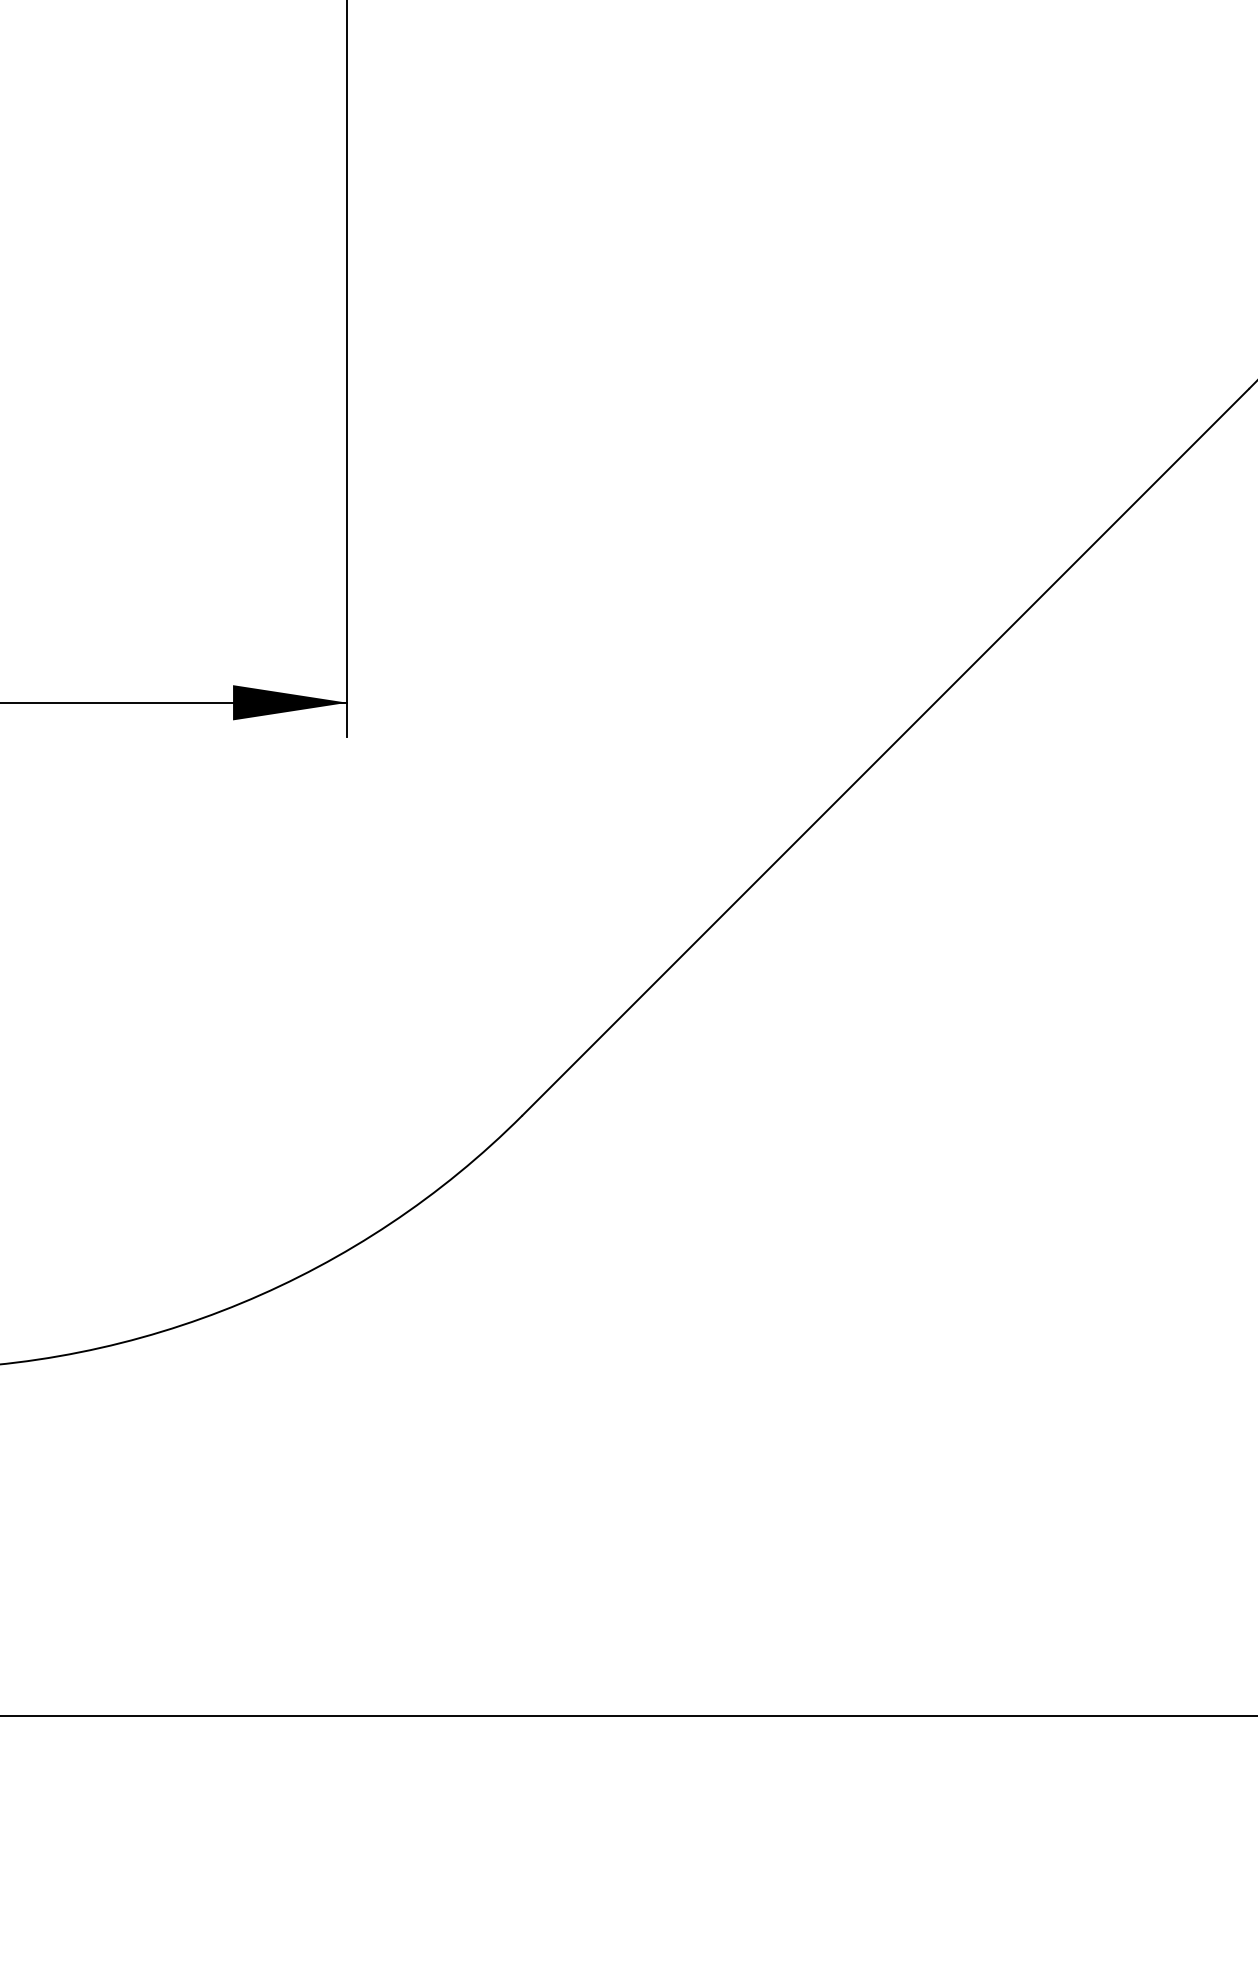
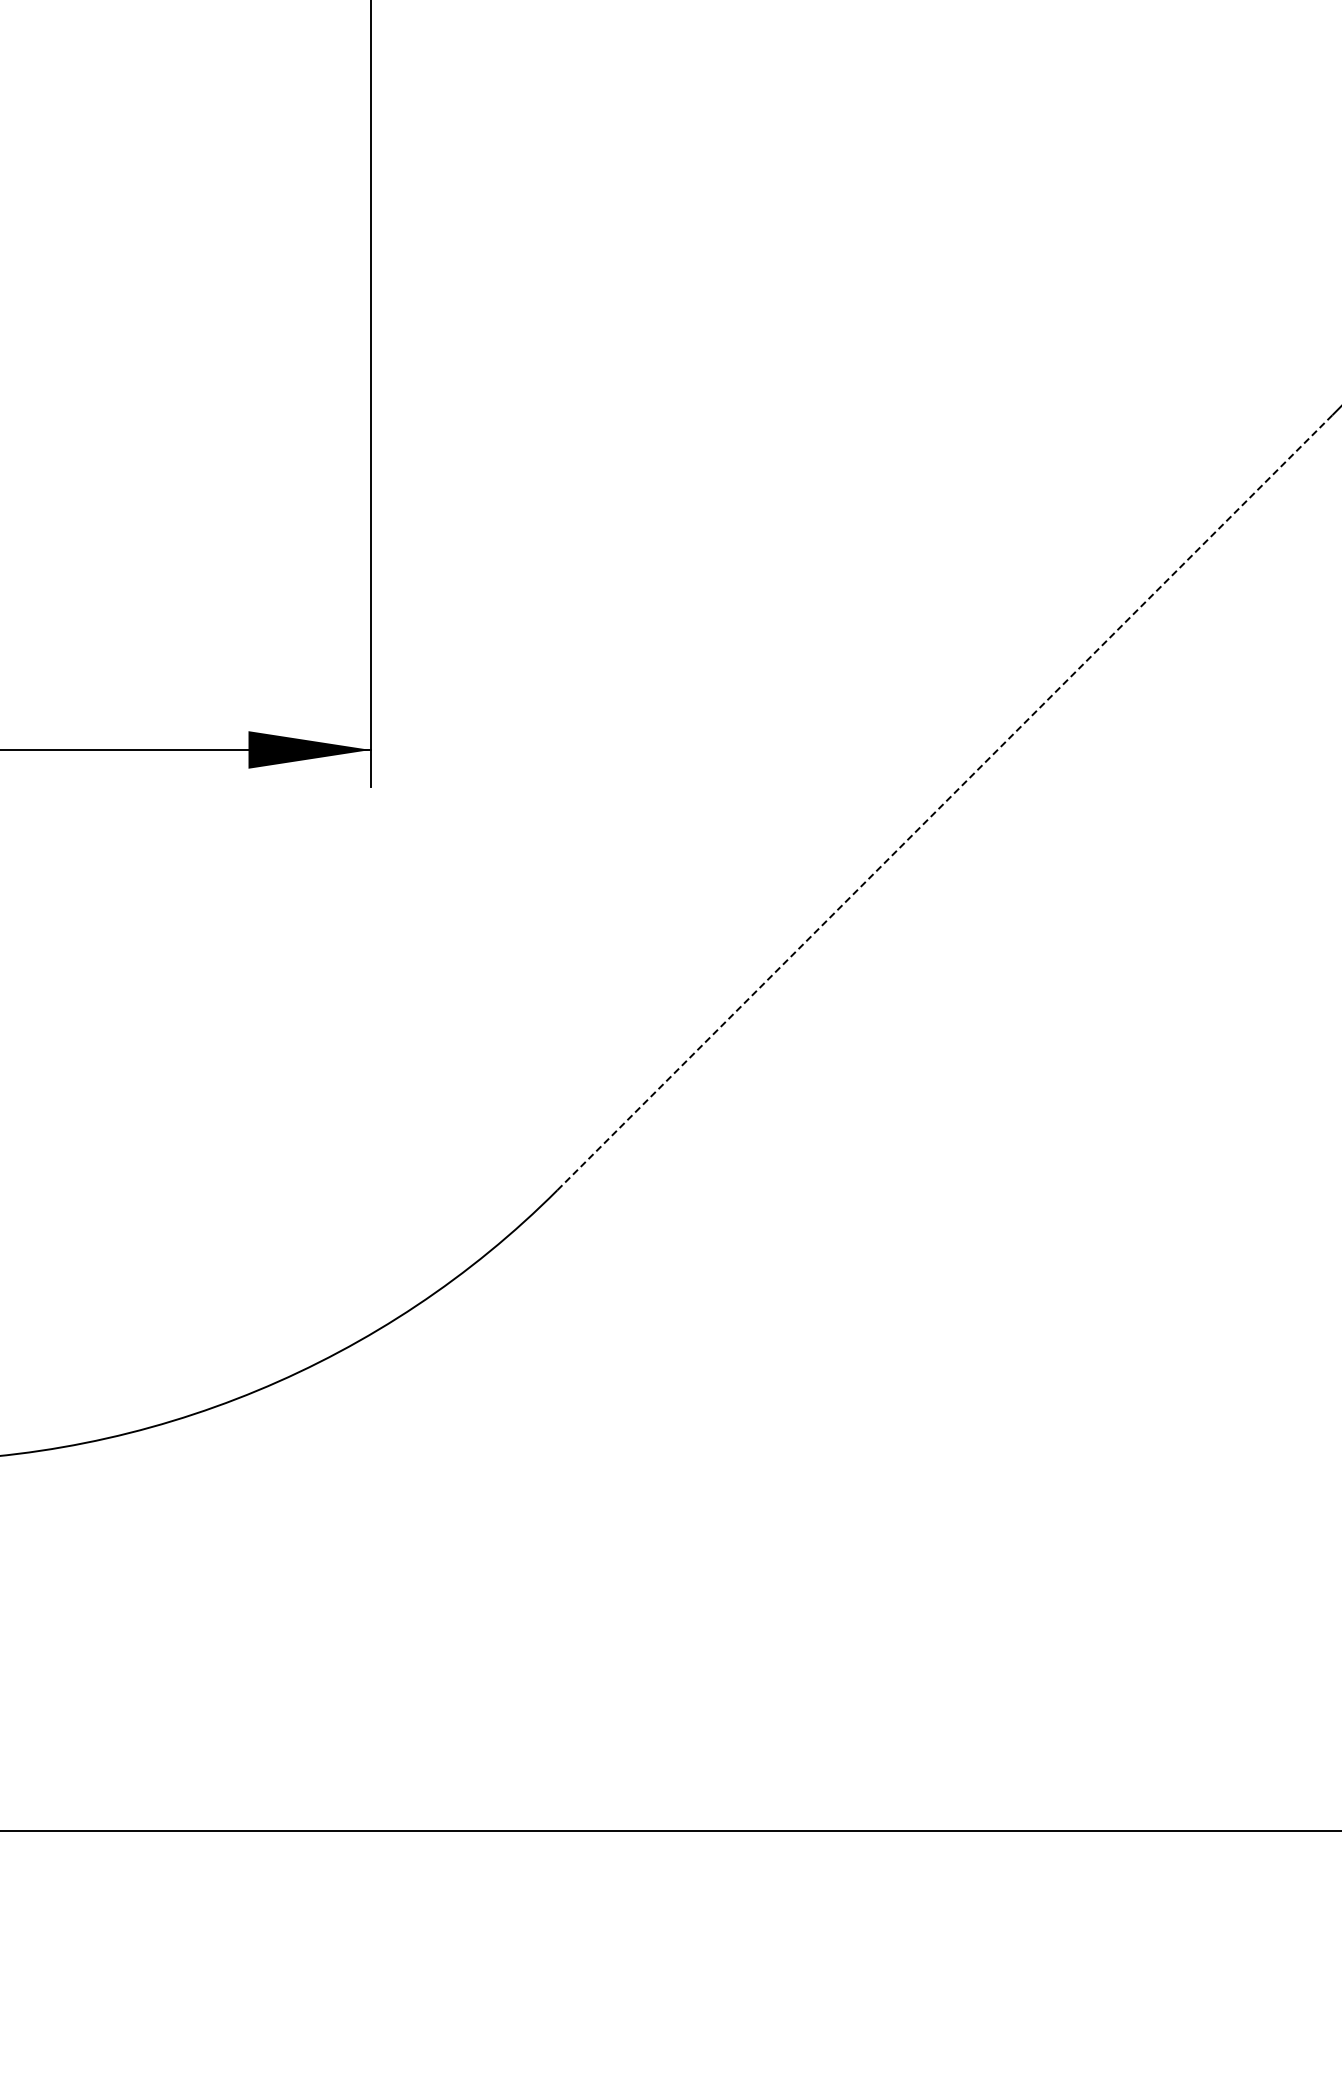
line: (886, 752) -> (945, 802), solid -> dashed

